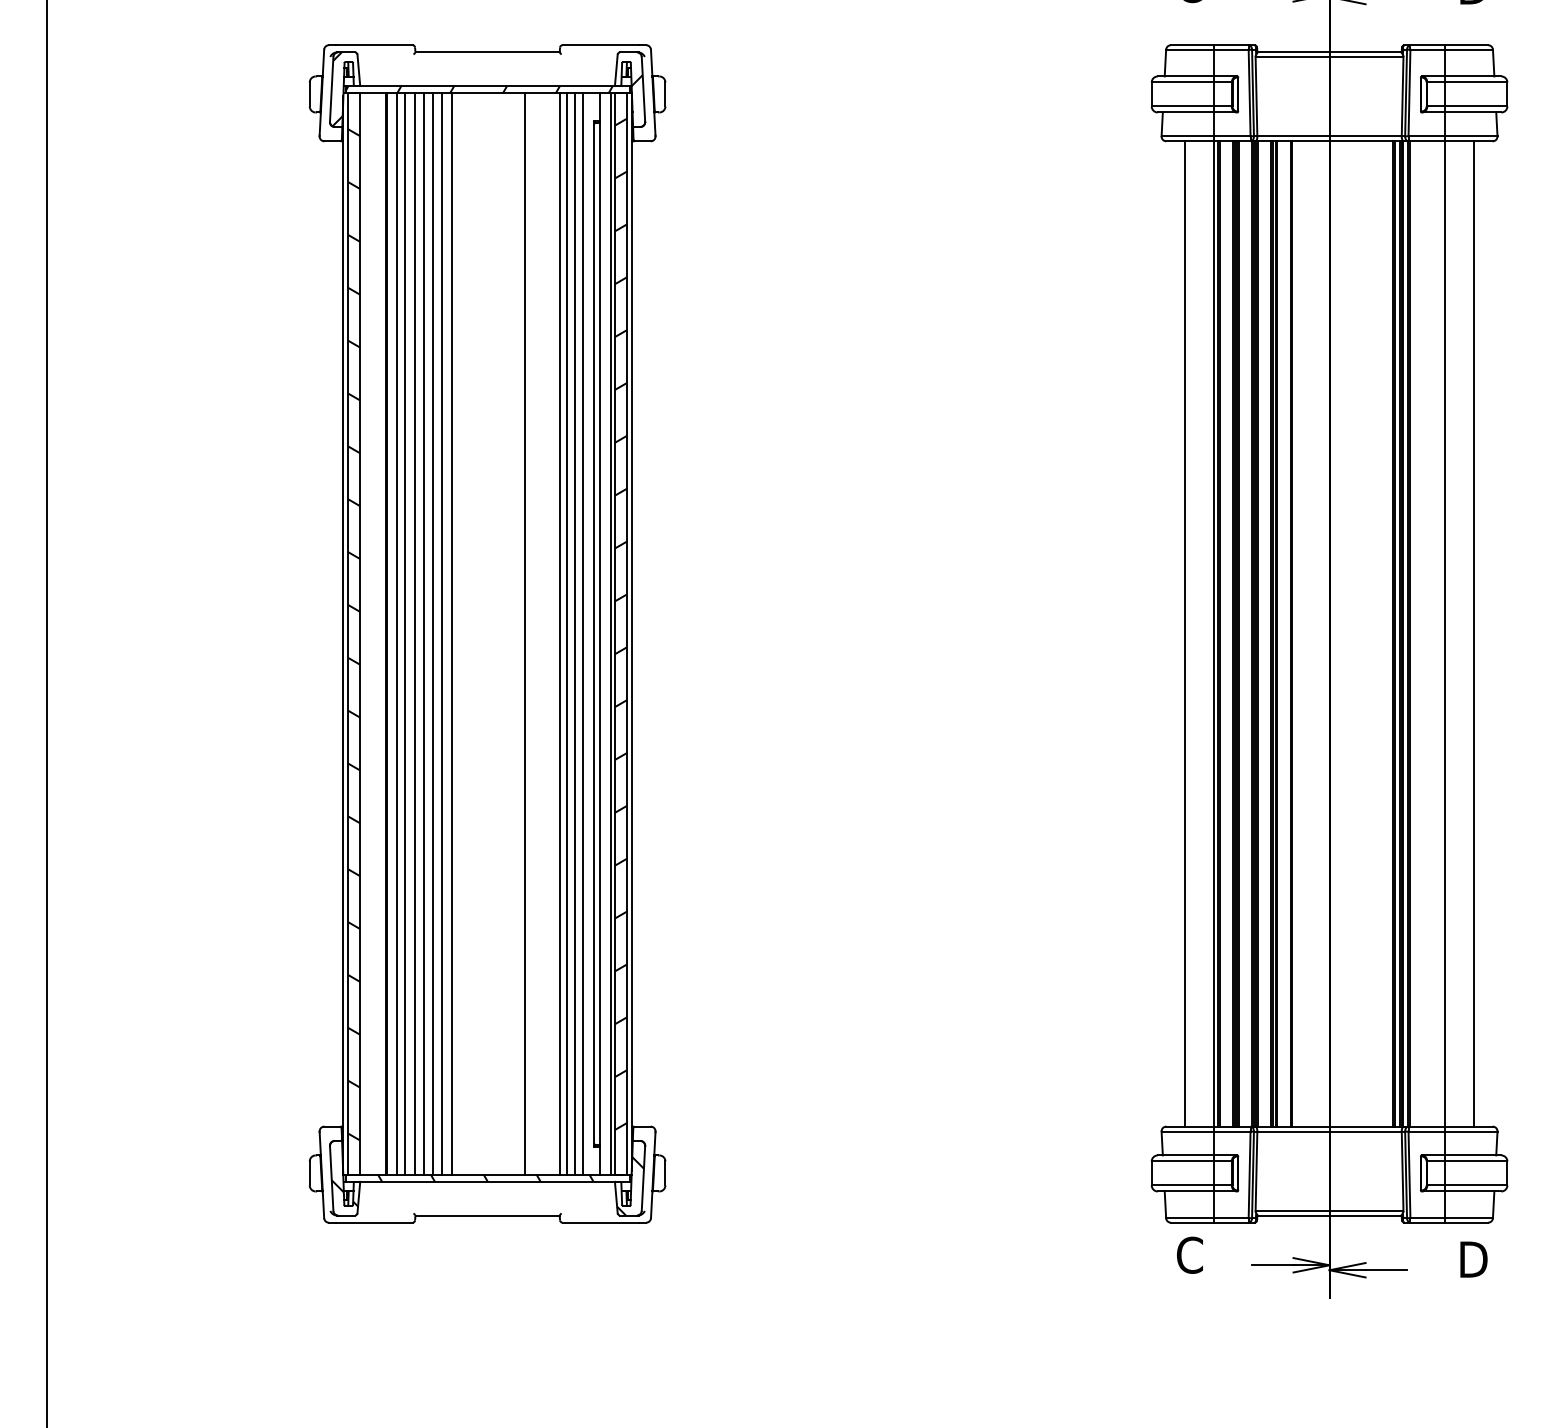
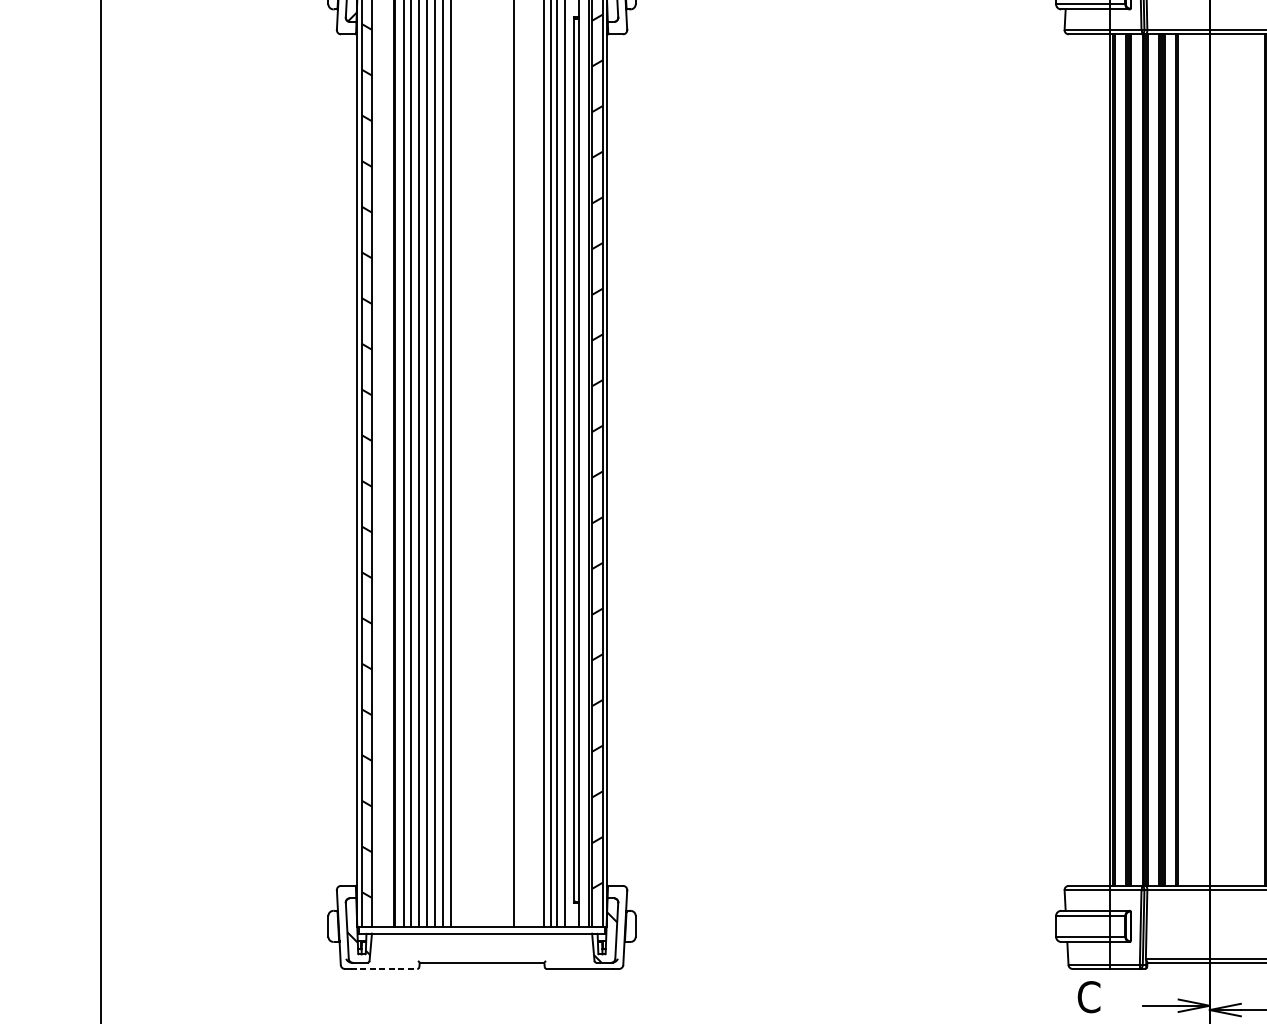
line: (1185, 633) -> (1085, 459), removed
hatch: (485, 1177) -> (480, 929), removed
line: (374, 1222) -> (384, 968), solid -> dashed

